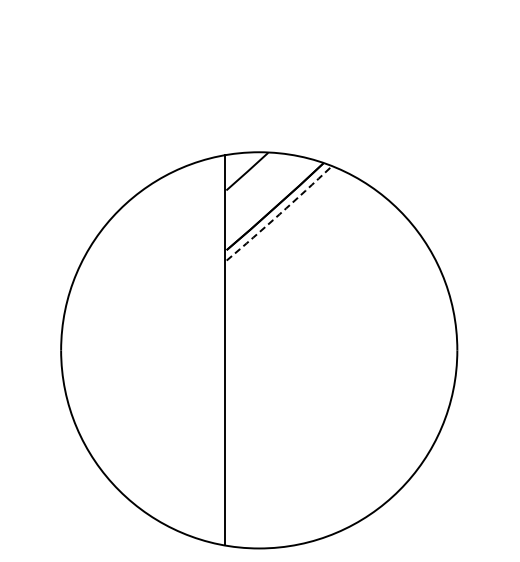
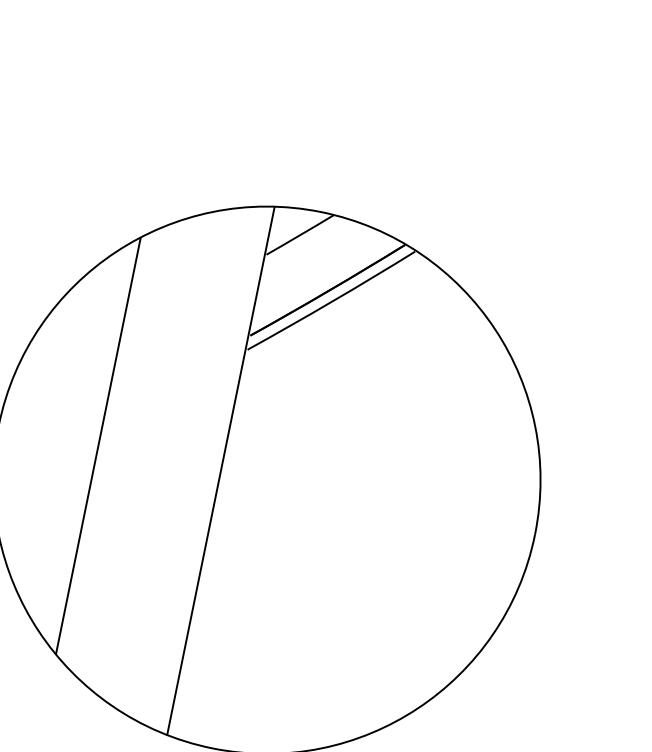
arc: (279, 214) -> (331, 301), dashed -> solid
line: (134, 350) -> (98, 446), added

